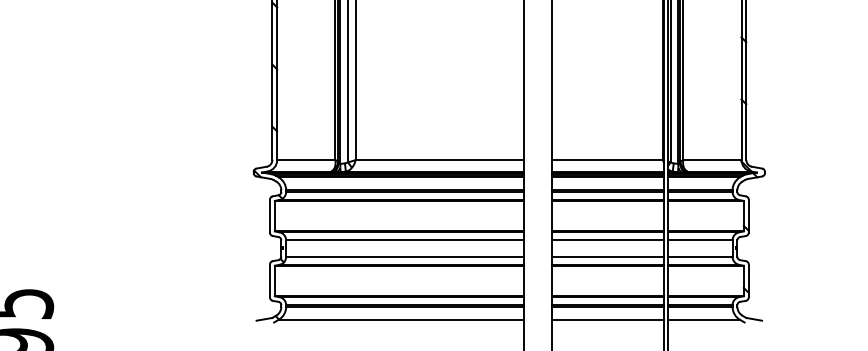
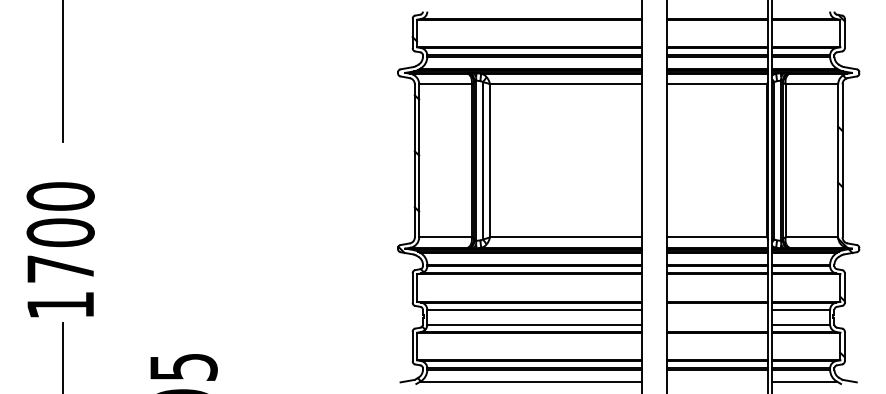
line: (607, 239) -> (717, 309), removed
line: (607, 256) -> (717, 324), removed
line: (607, 319) -> (717, 381), removed

